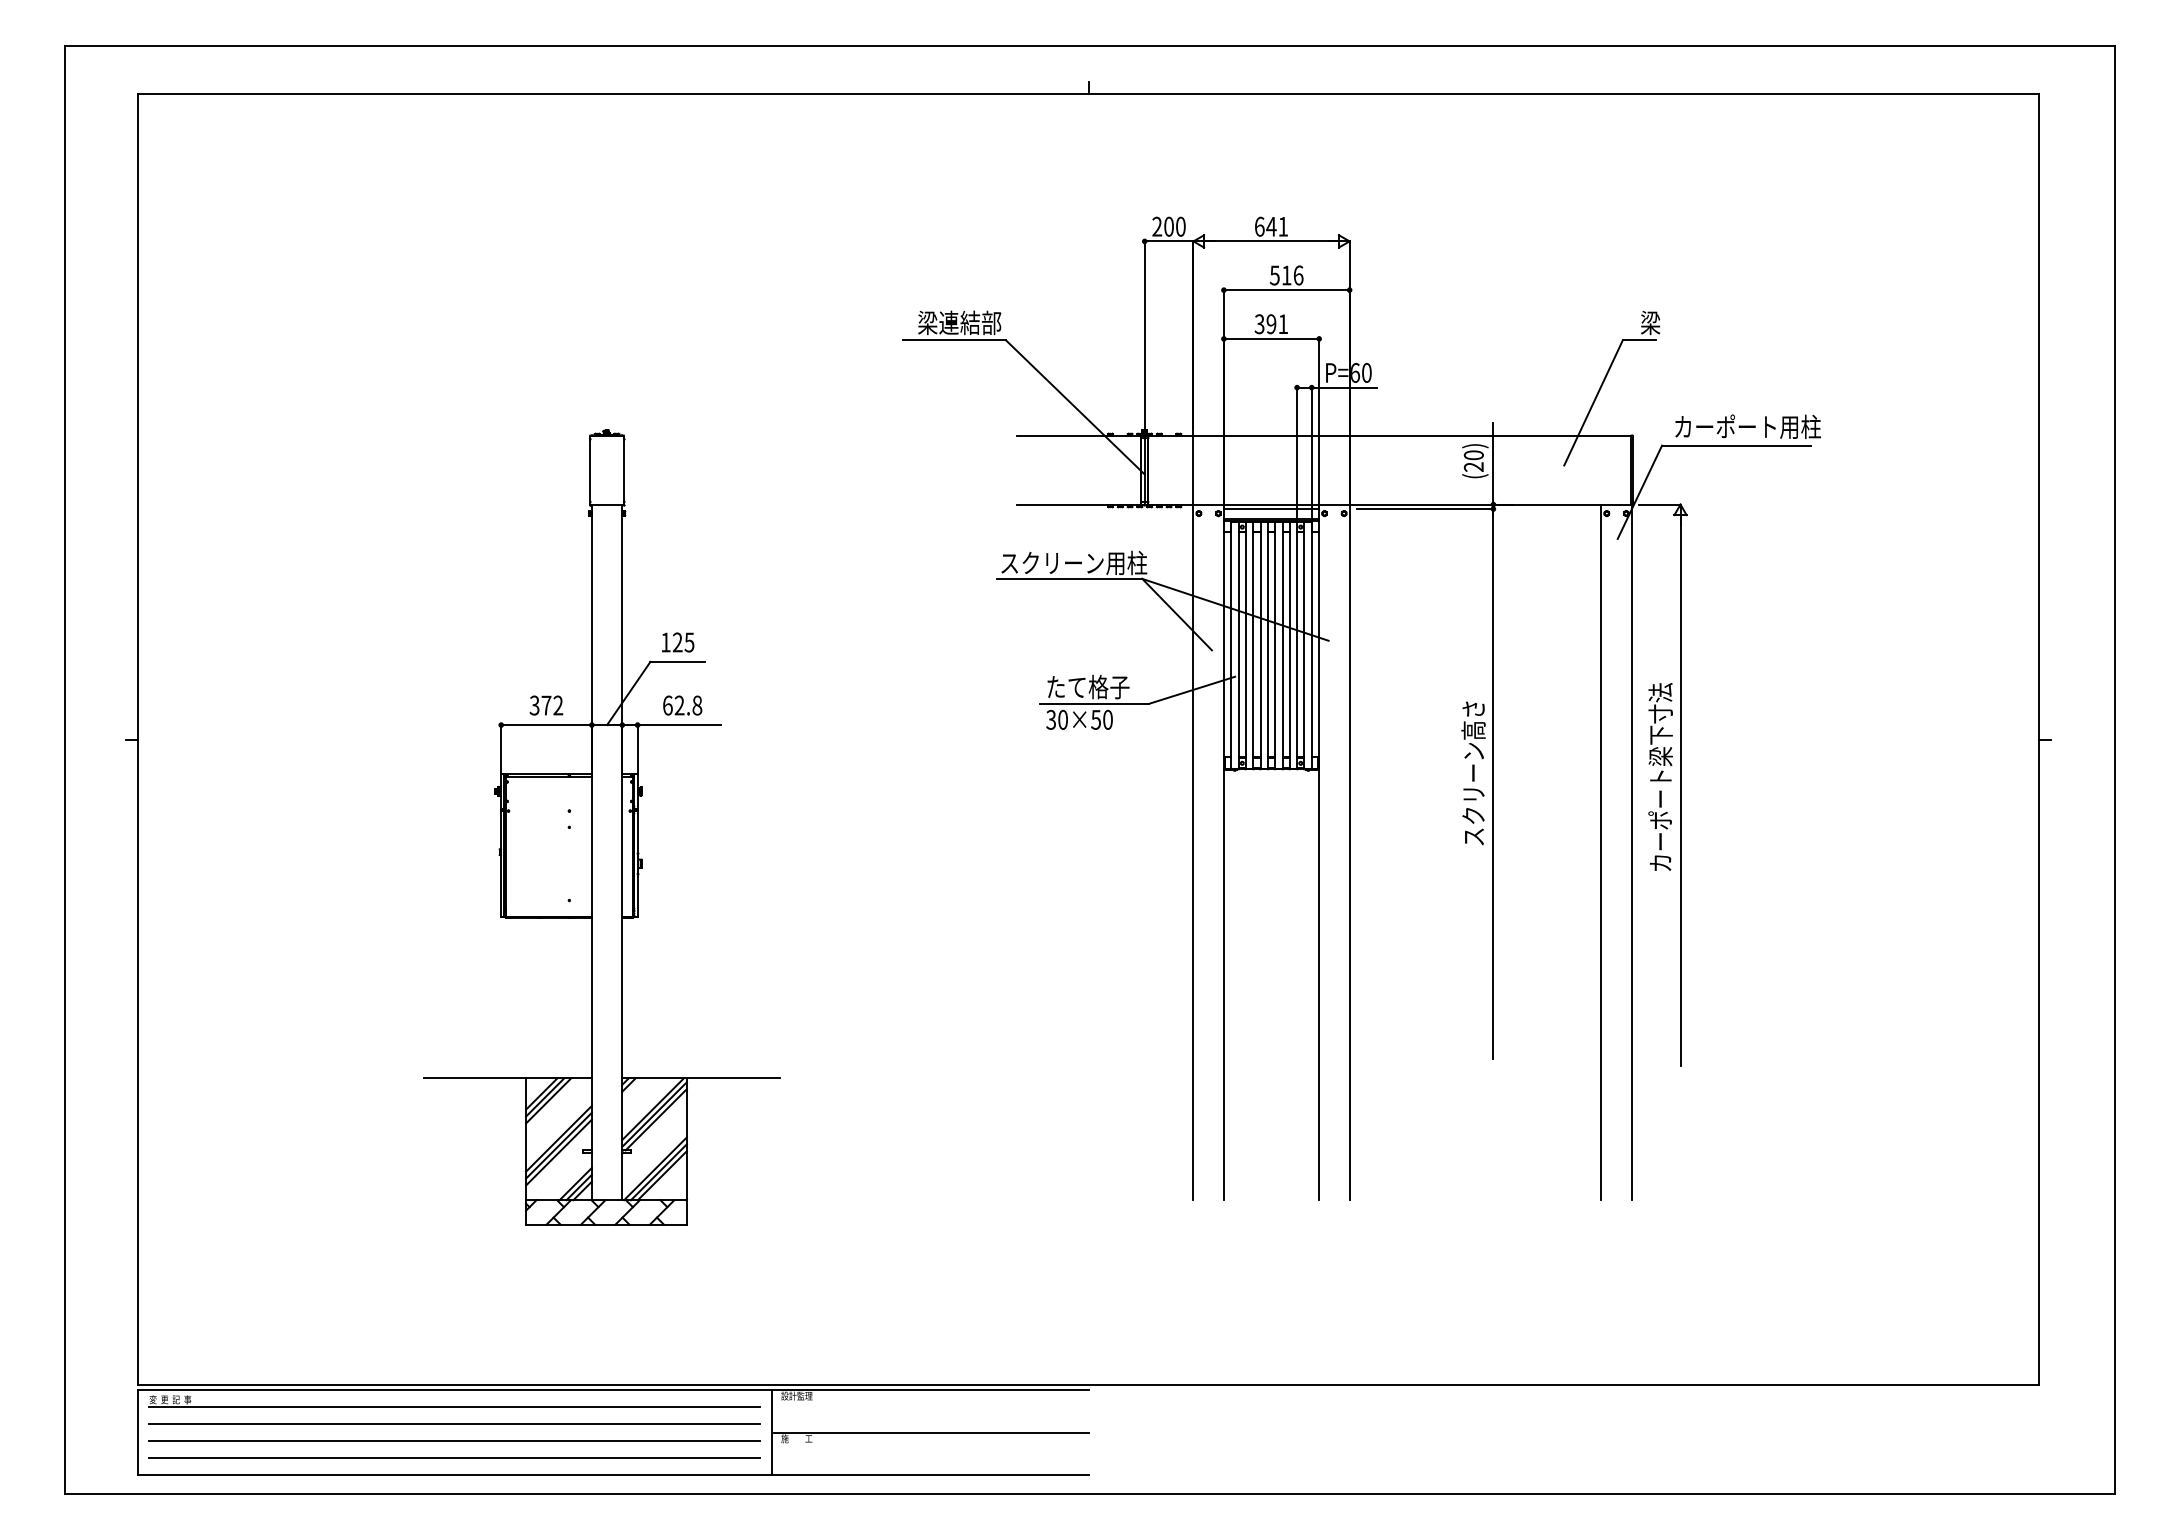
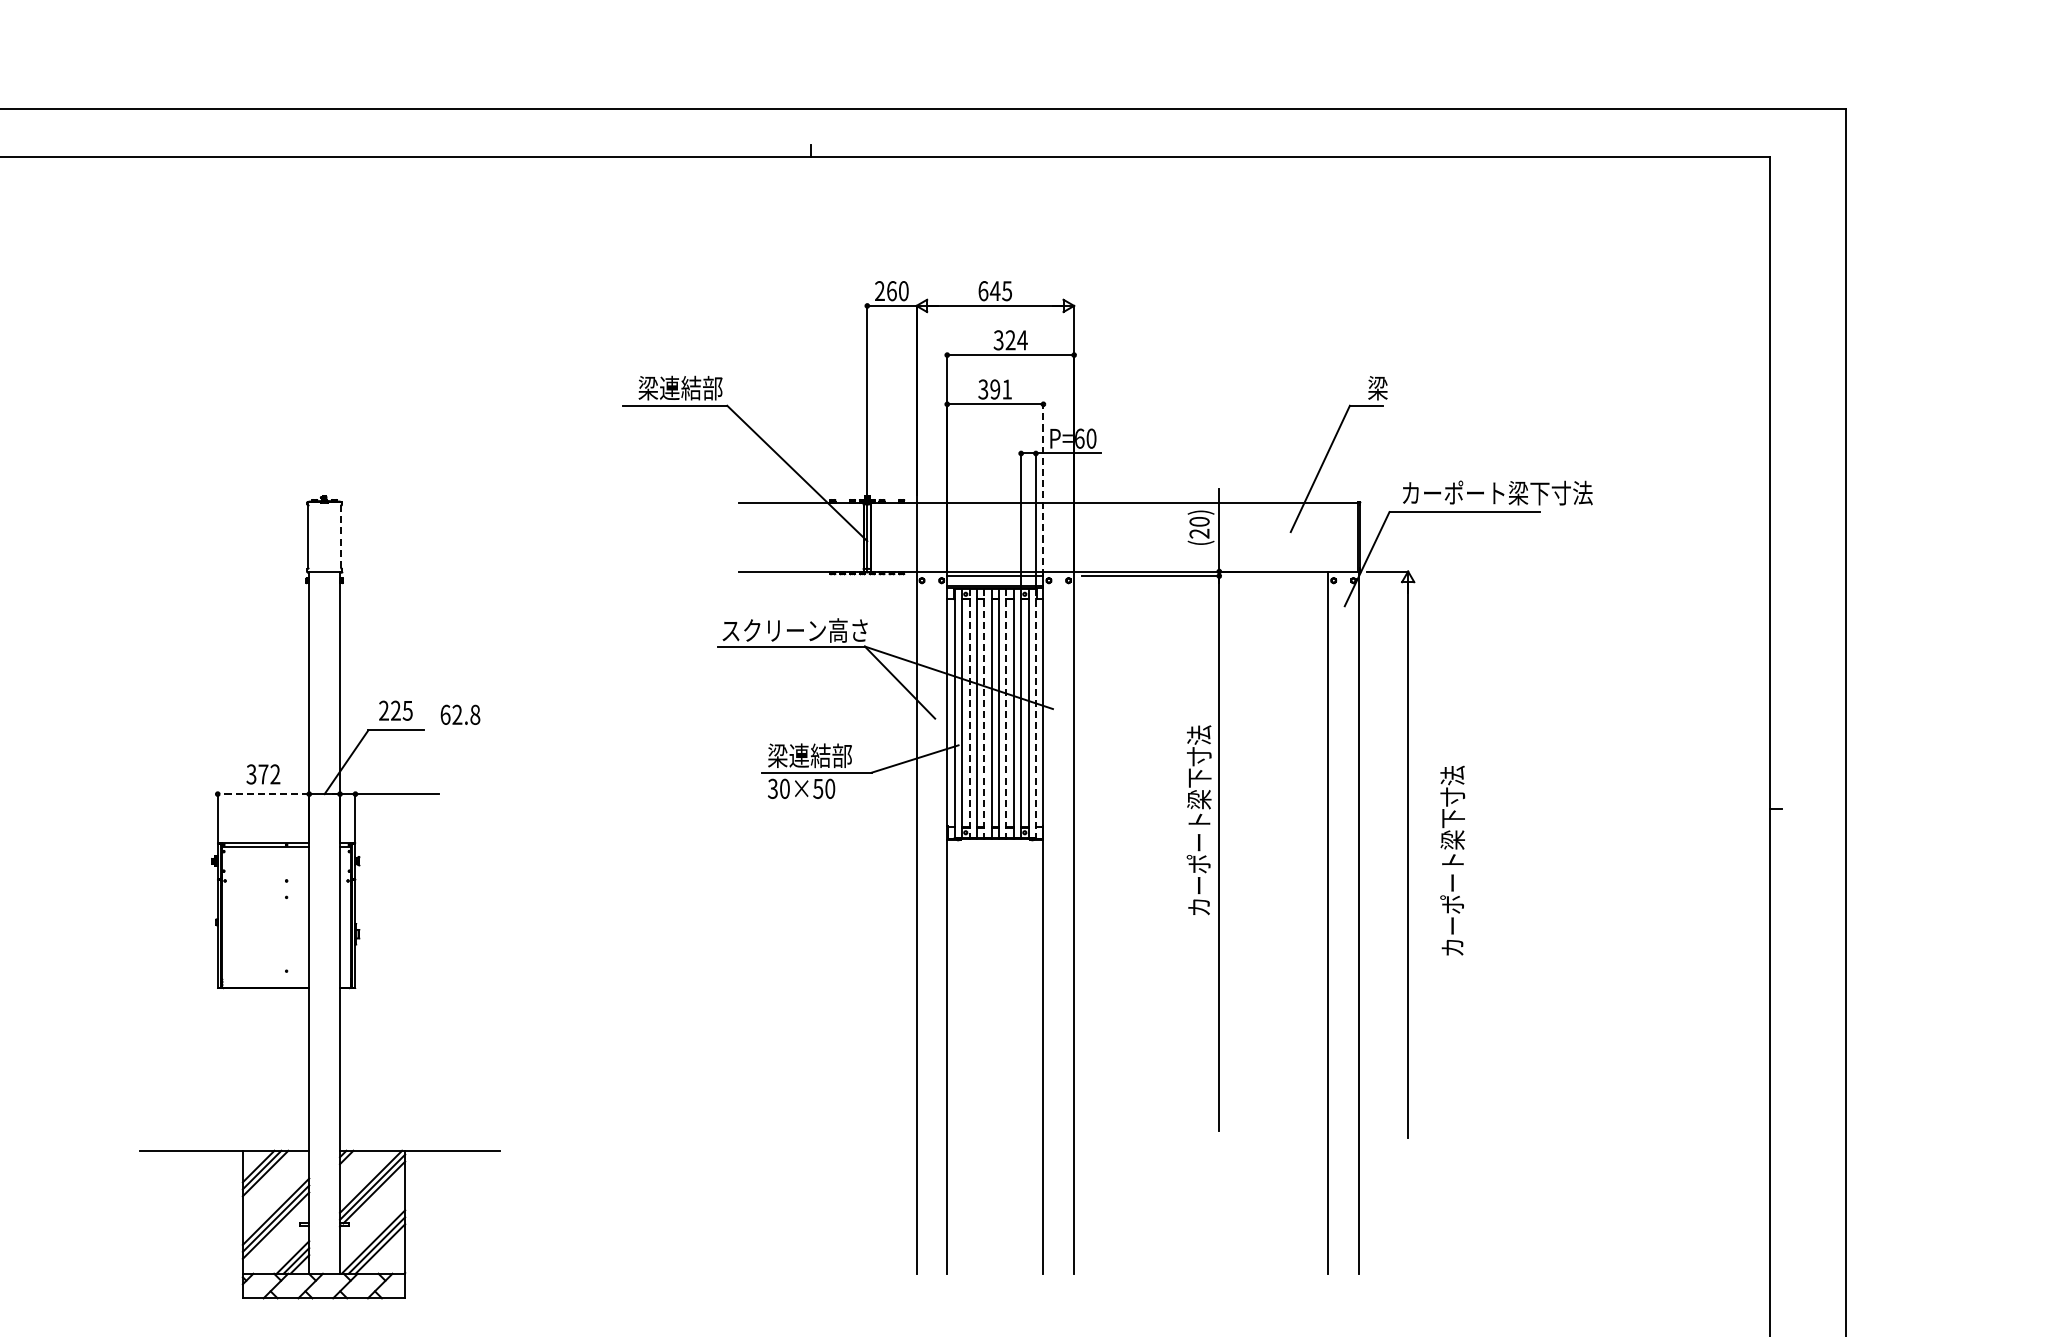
text: (1169, 226) -> (892, 290), 200 -> 260
text: (1283, 226) -> (1007, 290), 641 -> 645
text: (1286, 275) -> (1010, 340), 516 -> 324
line: (1319, 423) -> (1043, 489), solid -> dashed
text: (1821, 426) -> (1550, 492), カーポート用柱 -> カーポート梁下寸法
line: (623, 470) -> (341, 537), solid -> dashed
text: (1126, 562) -> (848, 630), スクリーン用柱 -> スクリーン高さ
text: (665, 642) -> (383, 710), 125 -> 225
line: (1245, 645) -> (969, 713), solid -> dashed
line: (1260, 645) -> (984, 713), solid -> dashed
line: (1282, 645) -> (1006, 713), solid -> dashed
line: (1311, 645) -> (1035, 713), solid -> dashed
text: (1087, 686) -> (809, 755), たて格子 -> 梁連結部
text: (682, 705) -> (460, 714), moved
line: (546, 725) -> (263, 794), solid -> dashed
text: (1473, 751) -> (1199, 820), スクリーン高さ -> カーポート梁下寸法
text: (1660, 776) -> (1452, 860), moved

